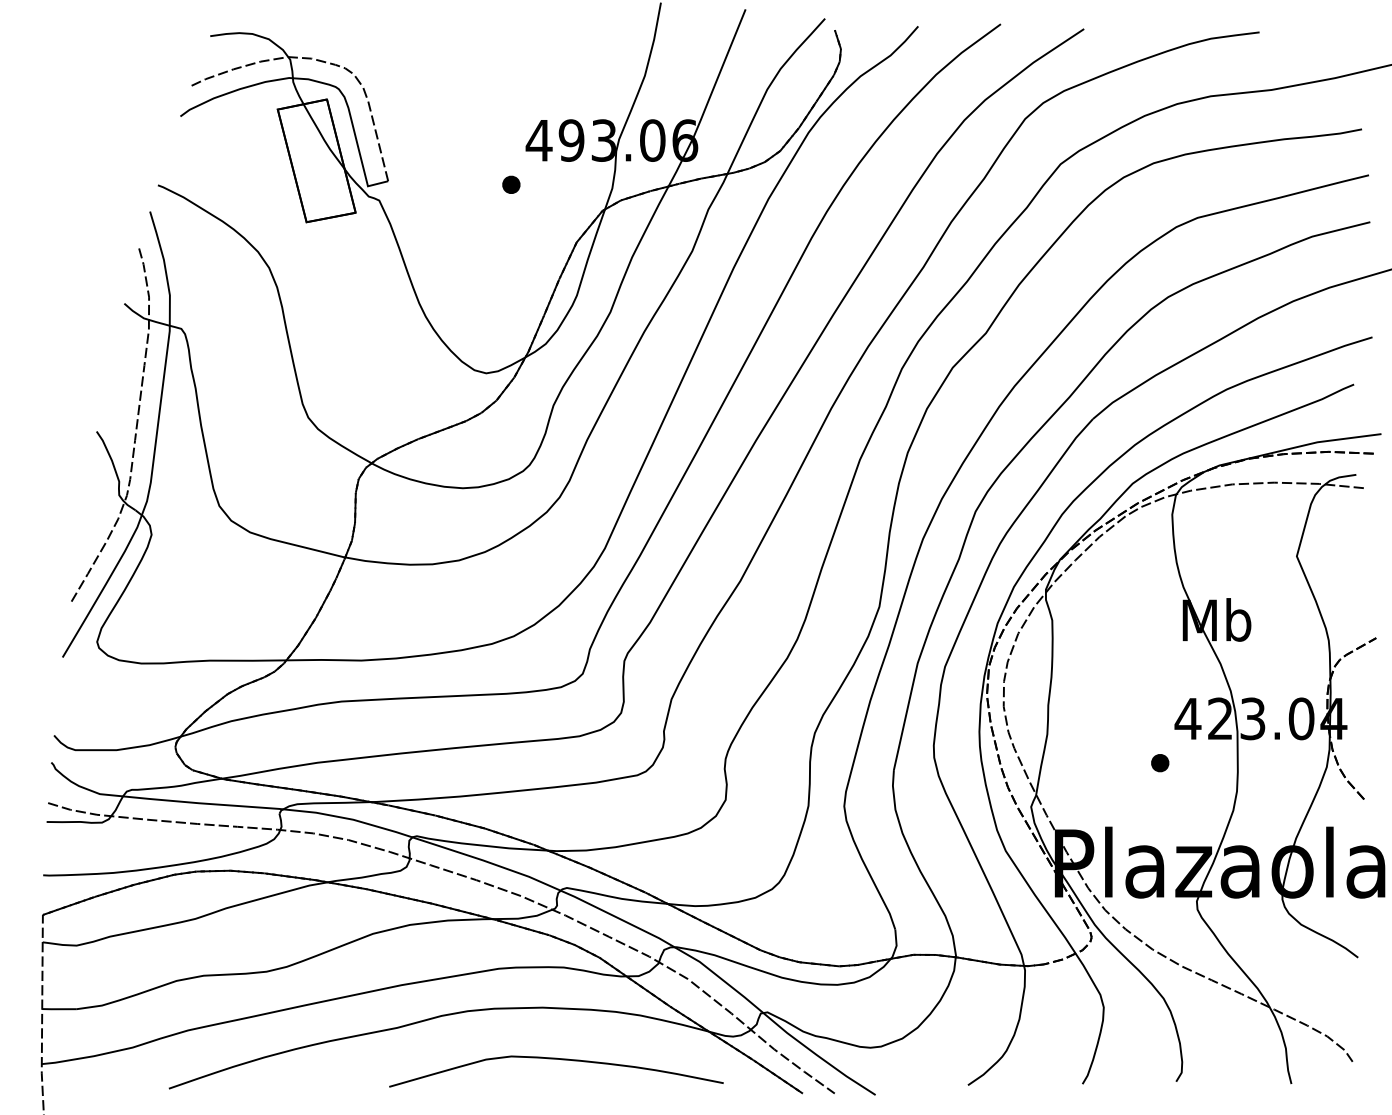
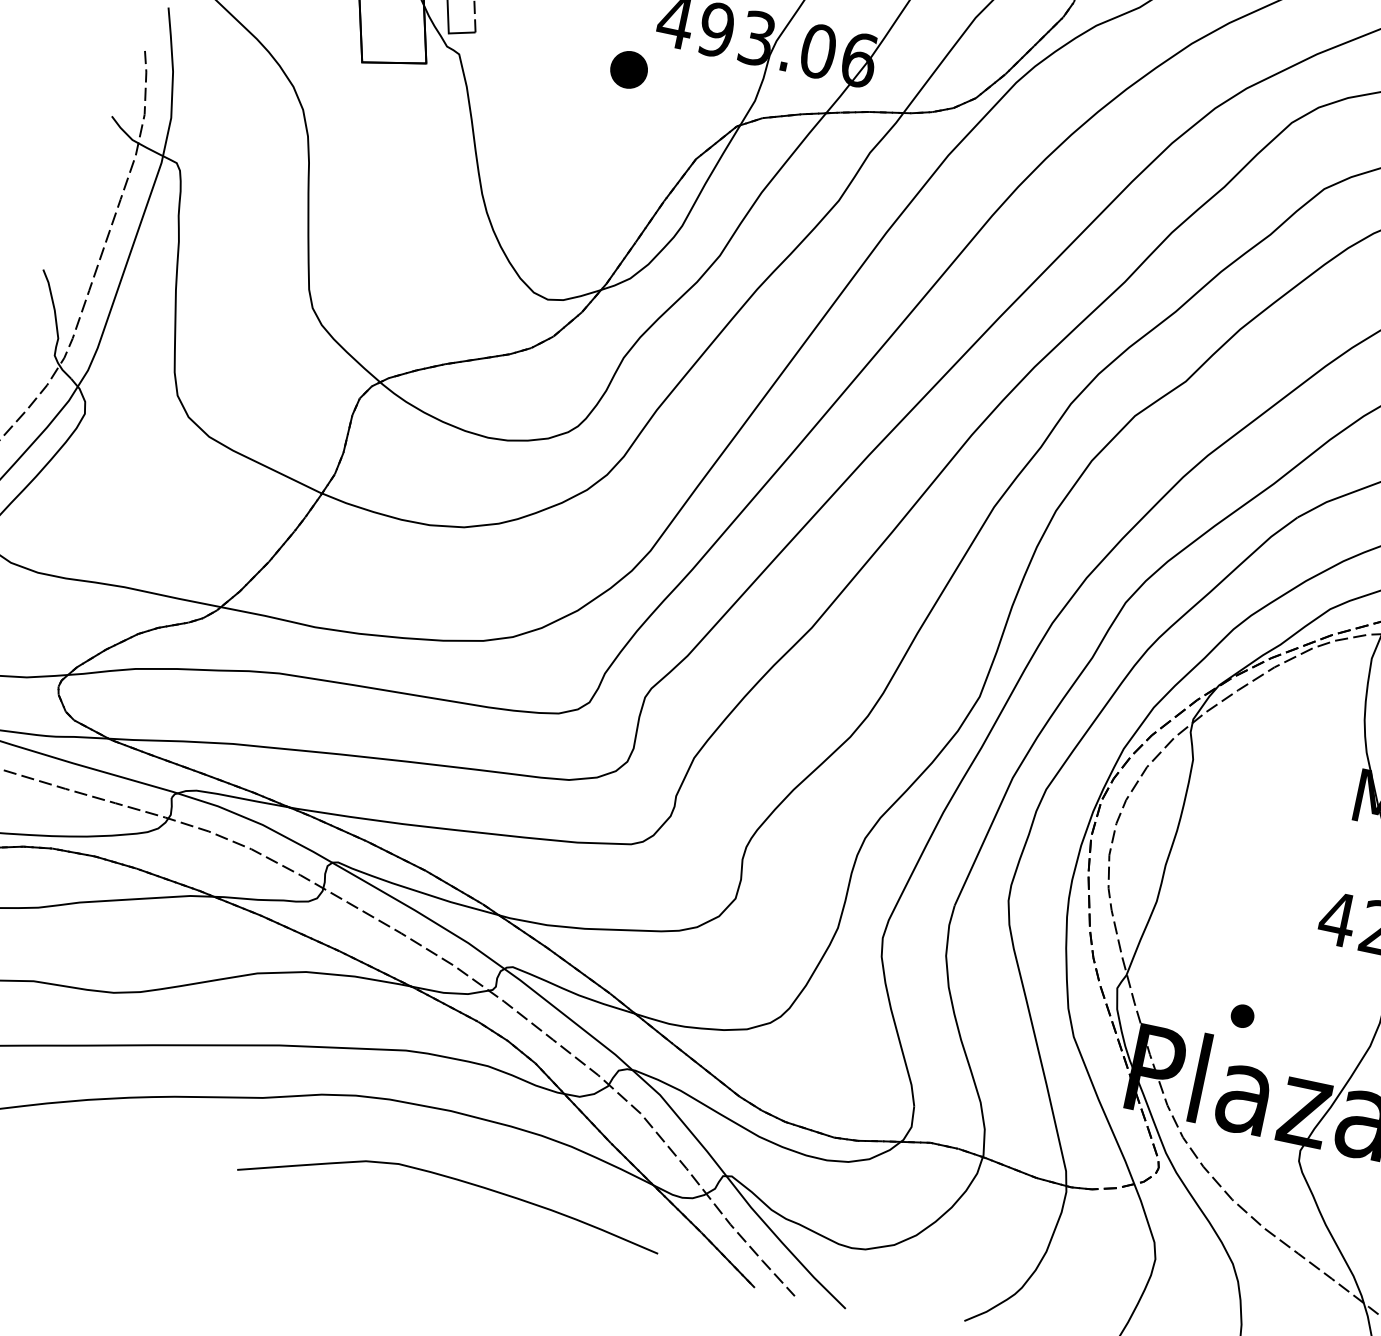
part: (511, 184) -> (629, 69), size x1.6
part: (1160, 763) -> (1242, 1016), moved

